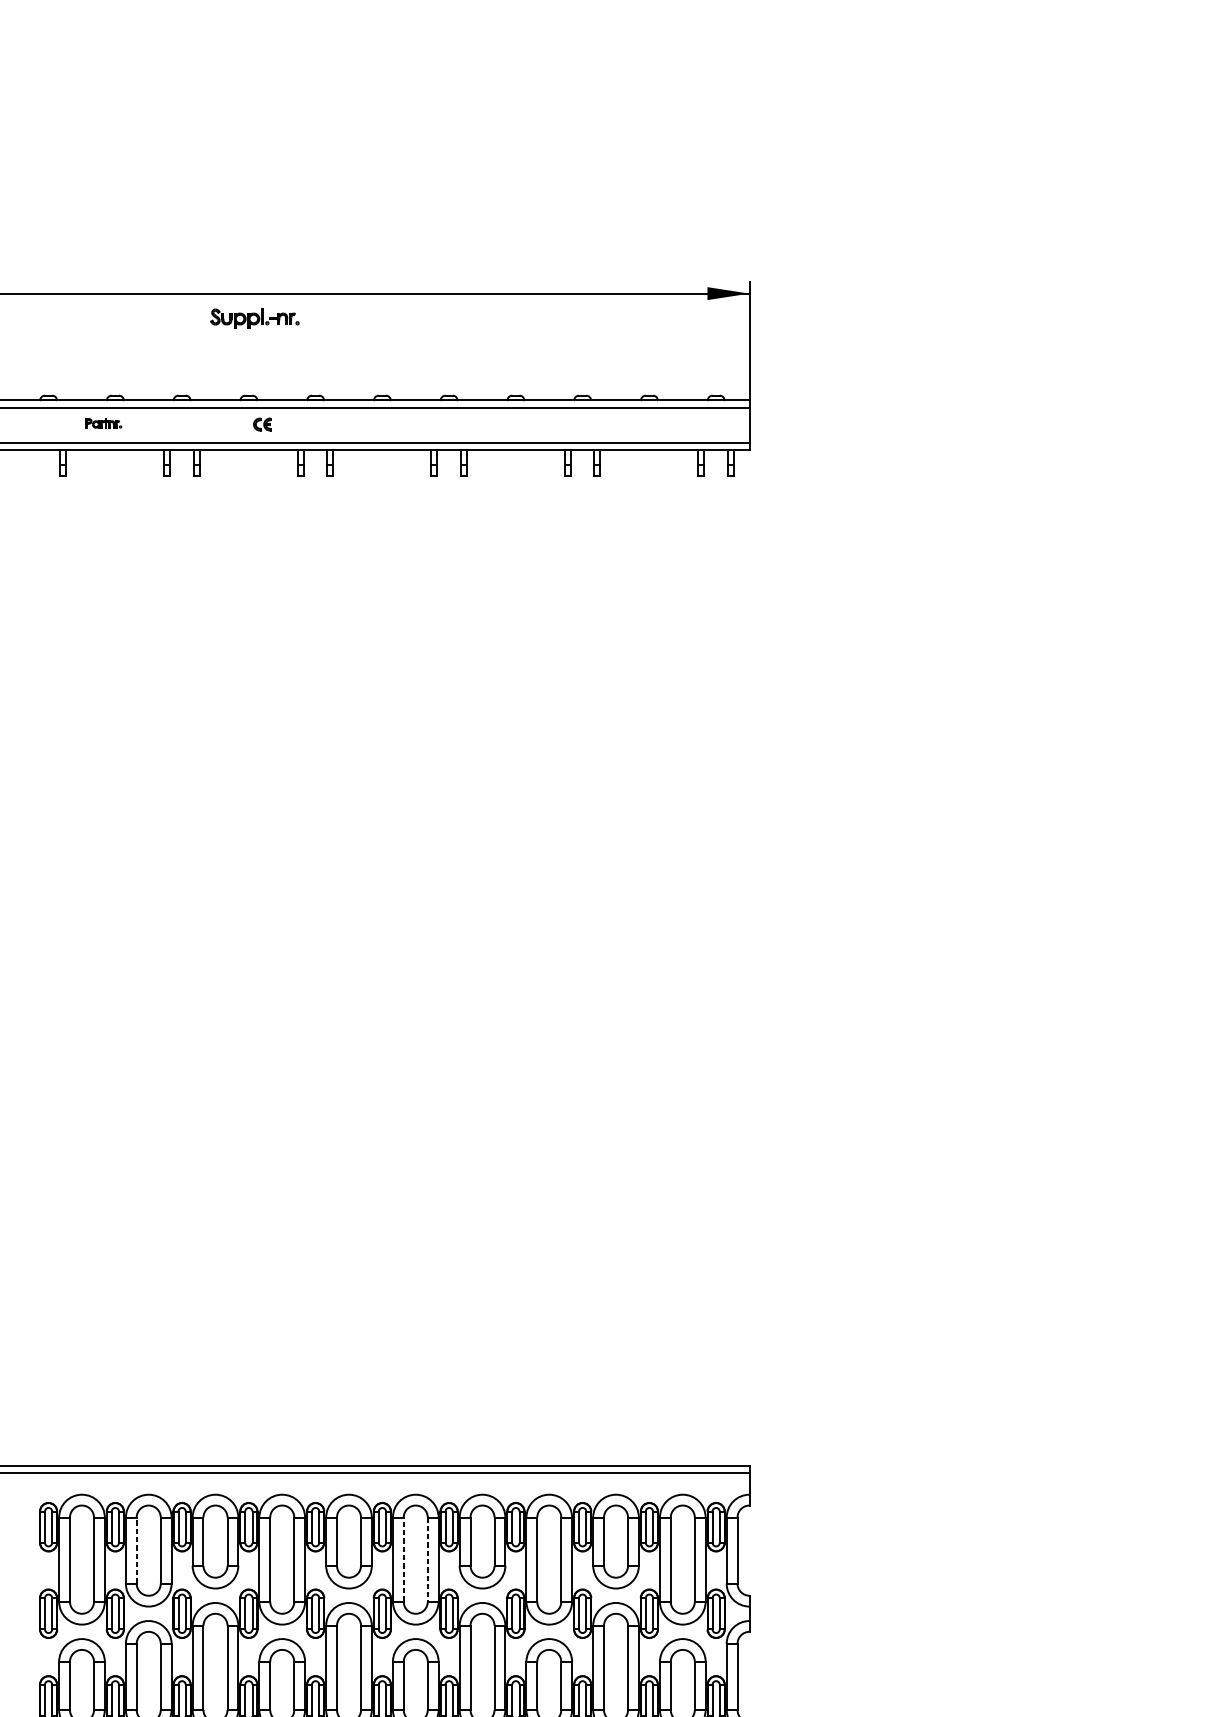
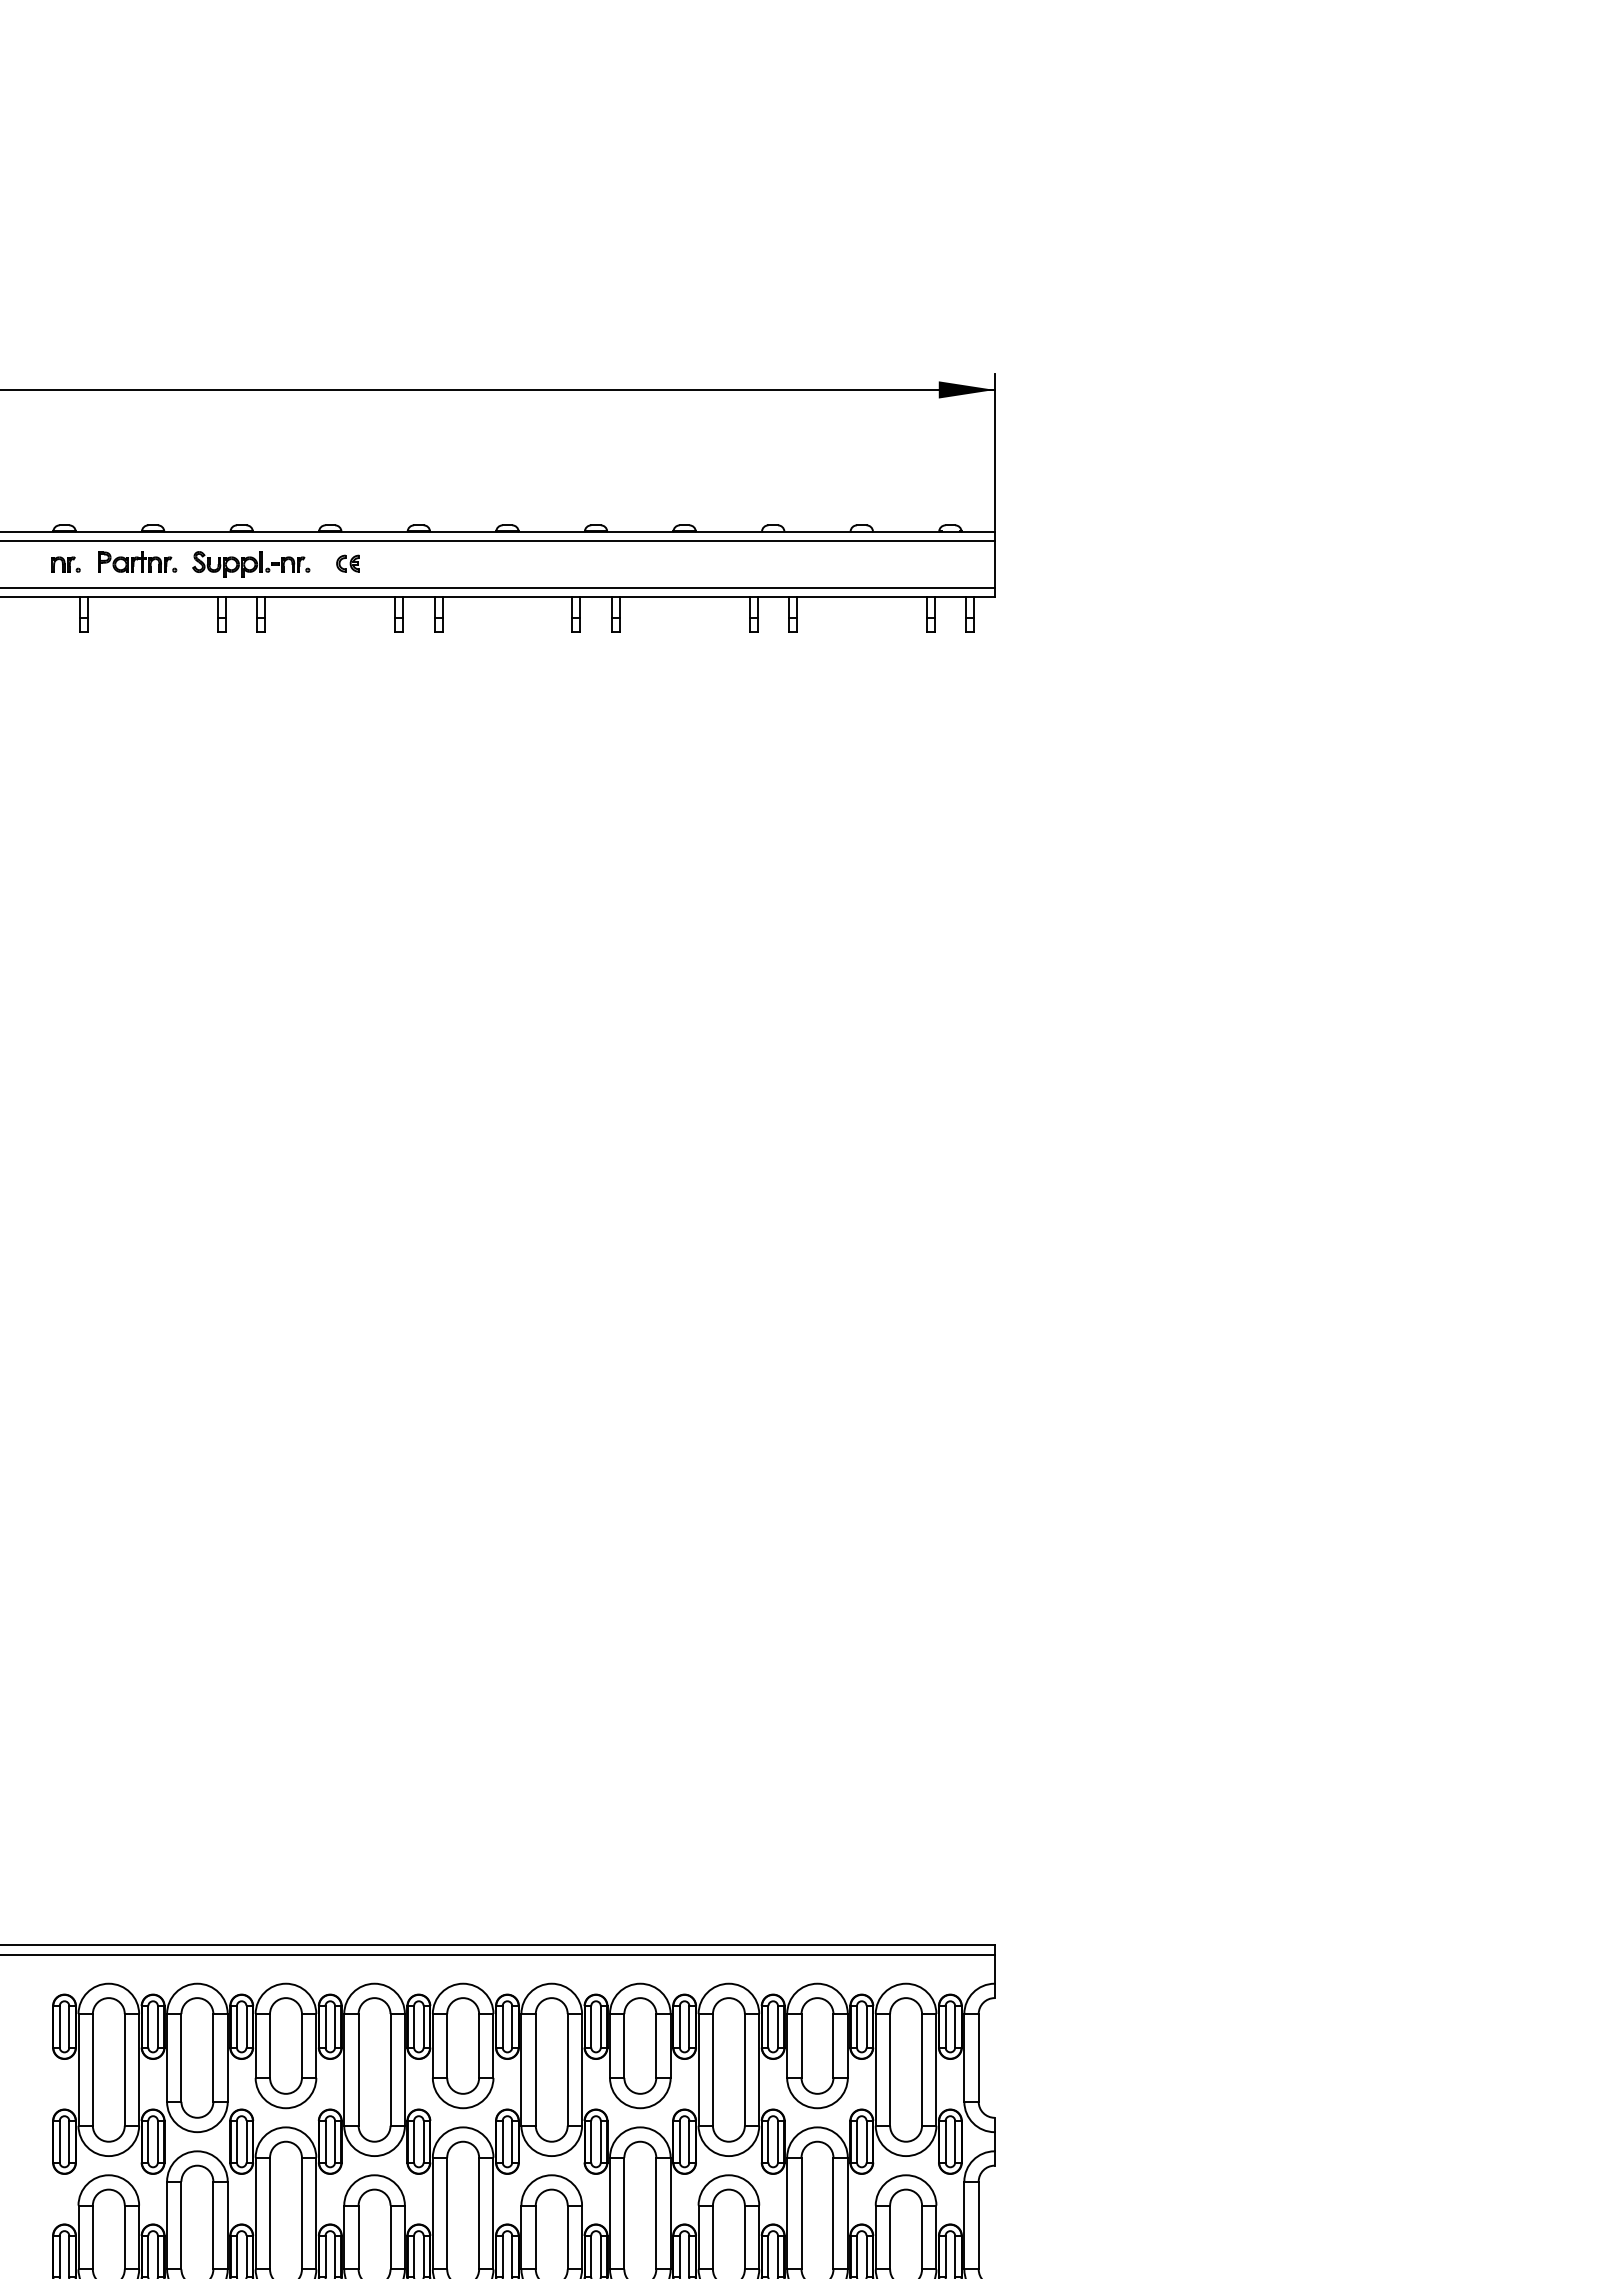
part: (255, 318) -> (251, 564), moved
part: (103, 422) -> (137, 561), size x1.67
part: (49, 425) -> (65, 564), added
line: (136, 1550) -> (181, 2057), dashed -> solid
line: (403, 1559) -> (535, 2069), dashed -> solid
line: (427, 1559) -> (567, 2069), dashed -> solid

